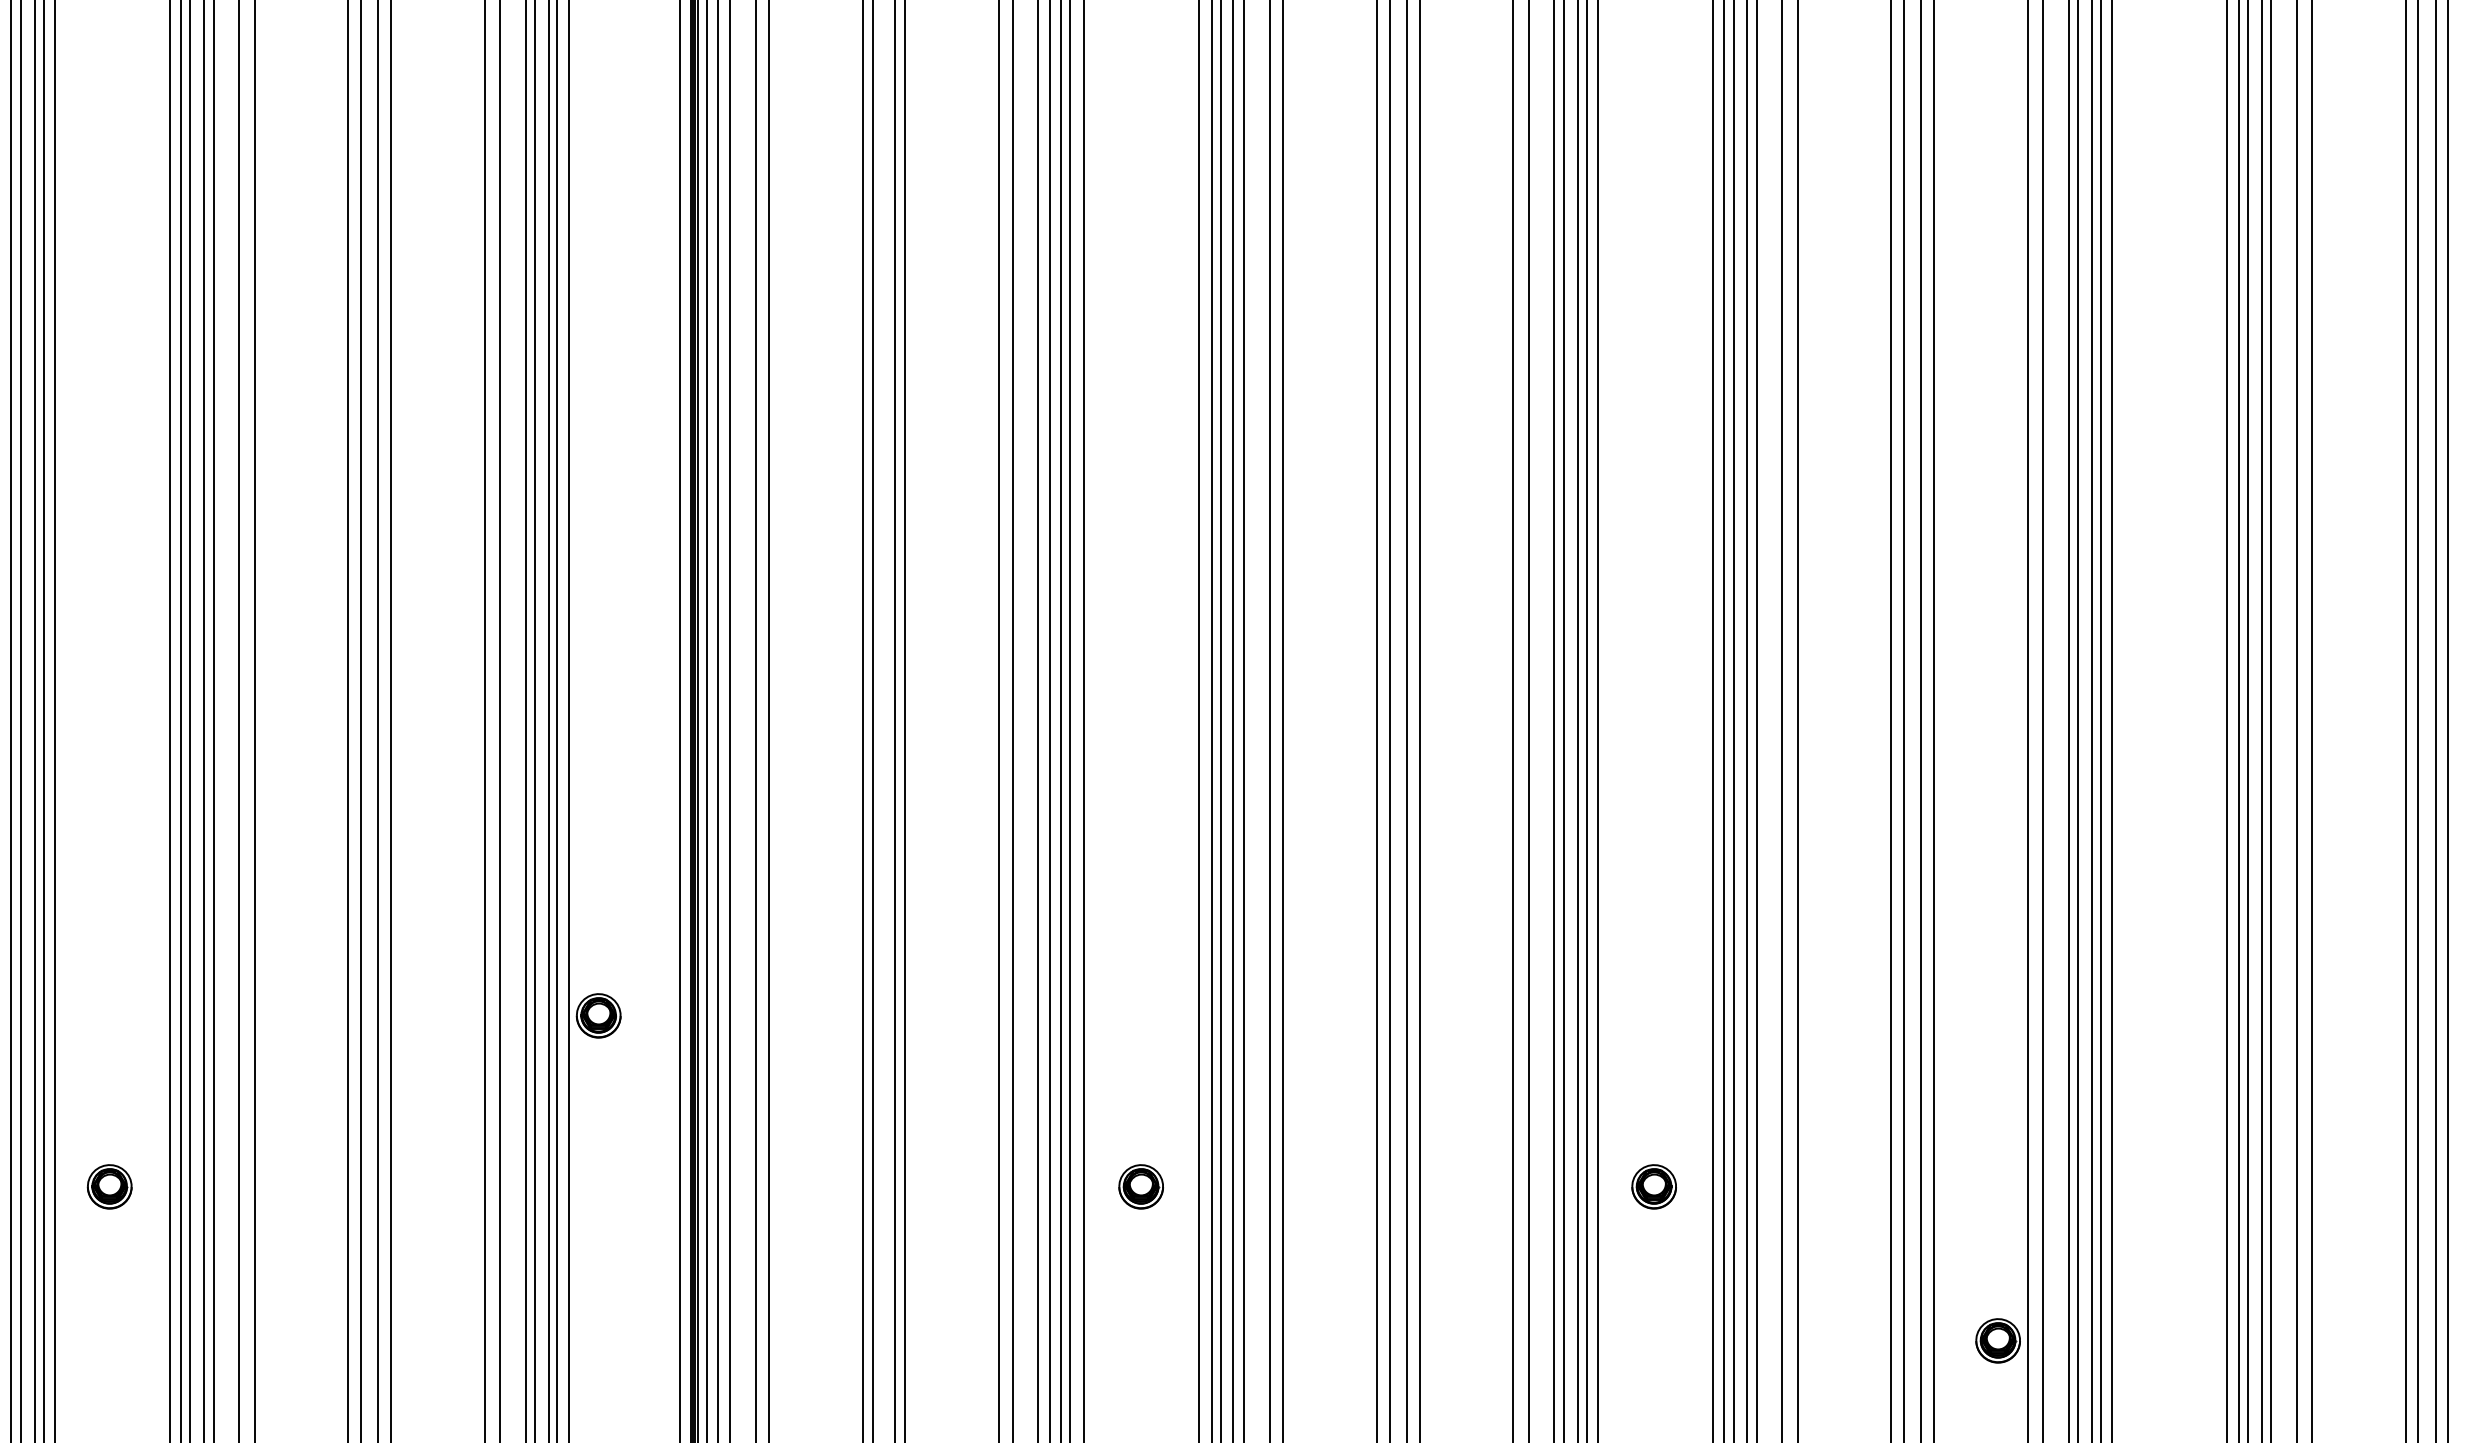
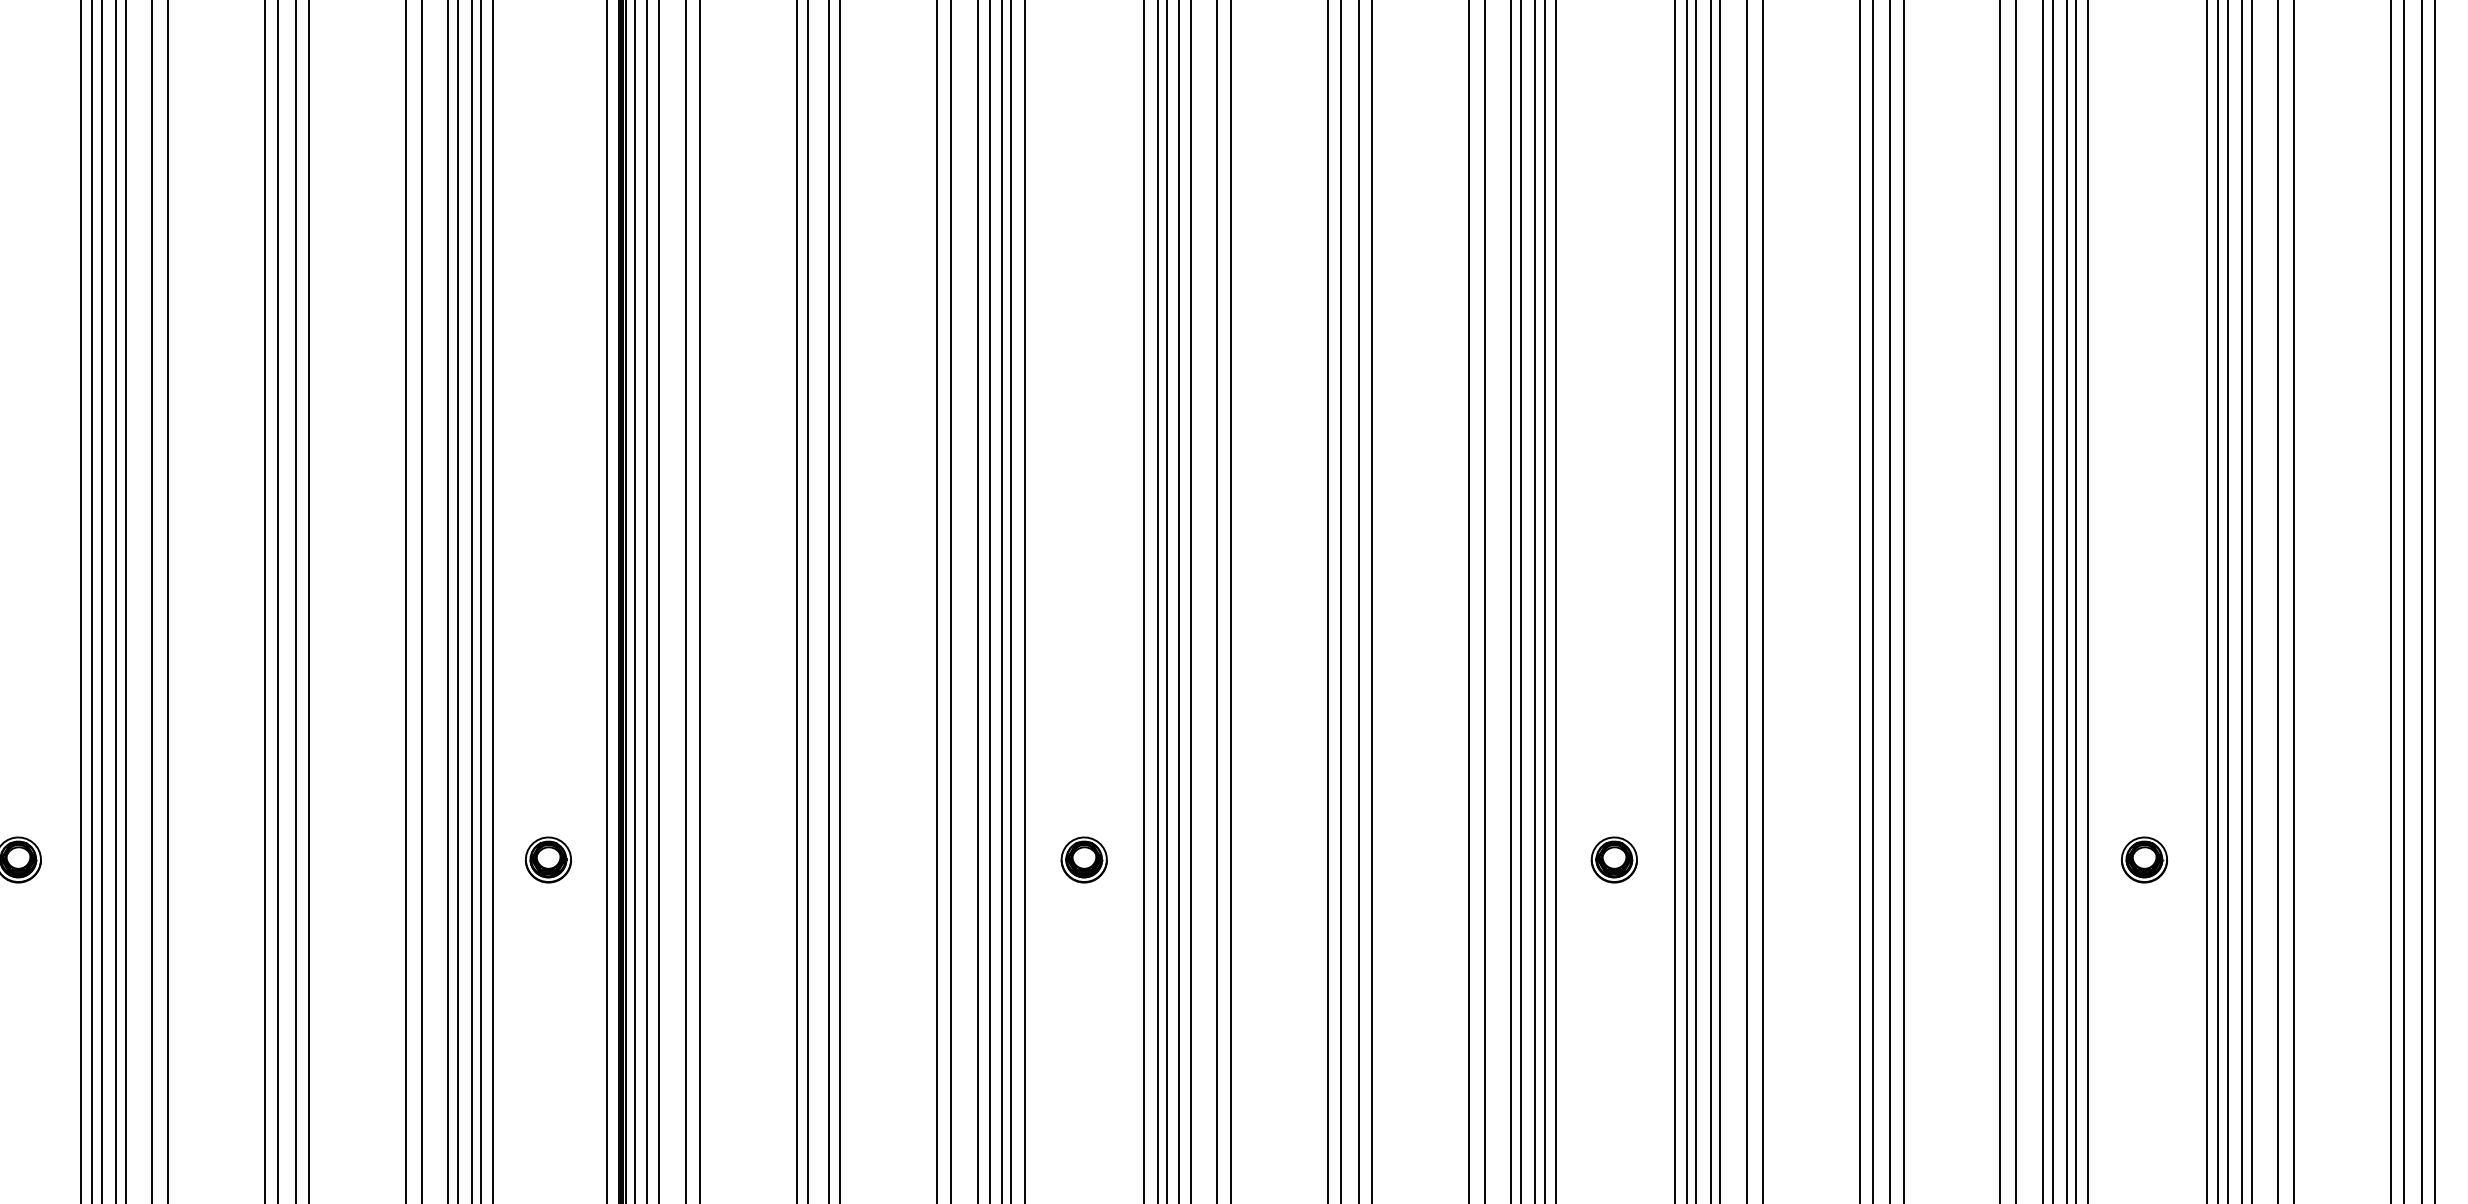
part: (598, 1015) -> (548, 859), moved
part: (1997, 1340) -> (2143, 859), moved

